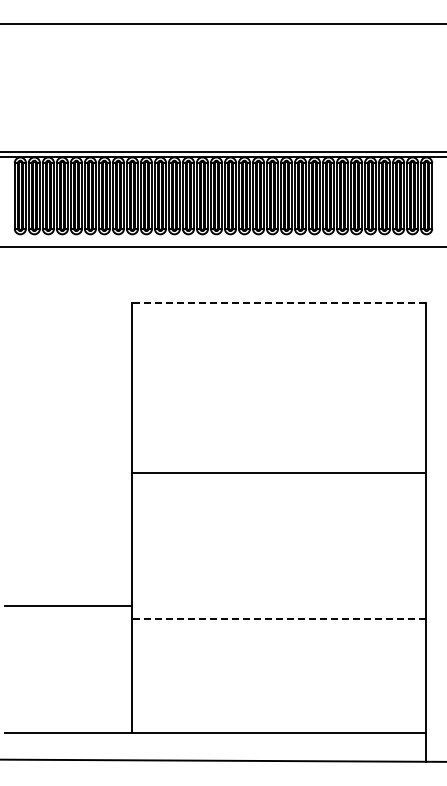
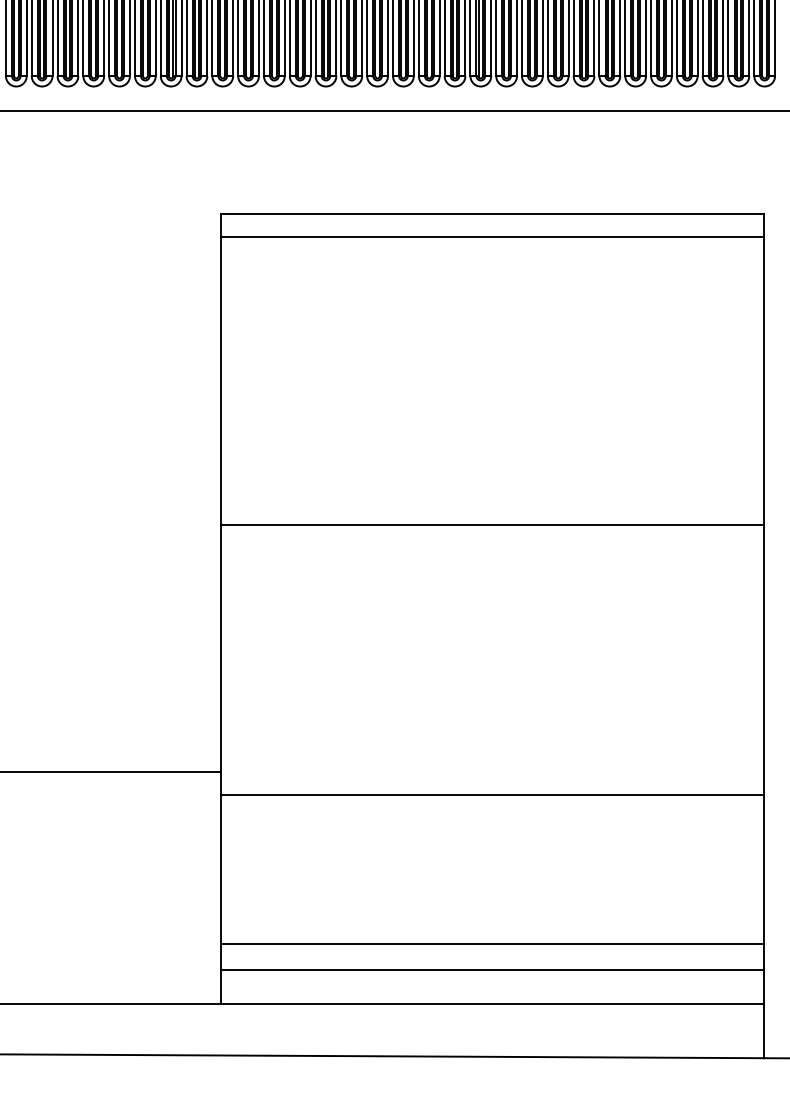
line: (278, 303) -> (491, 213), dashed -> solid
line: (278, 316) -> (491, 237), added
line: (278, 618) -> (491, 794), dashed -> solid
line: (278, 699) -> (491, 943), added
line: (278, 714) -> (491, 971), added

